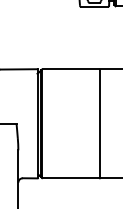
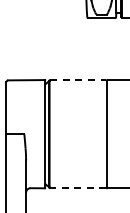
line: (71, 69) -> (78, 80), solid -> dashed
line: (70, 178) -> (77, 188), solid -> dashed

